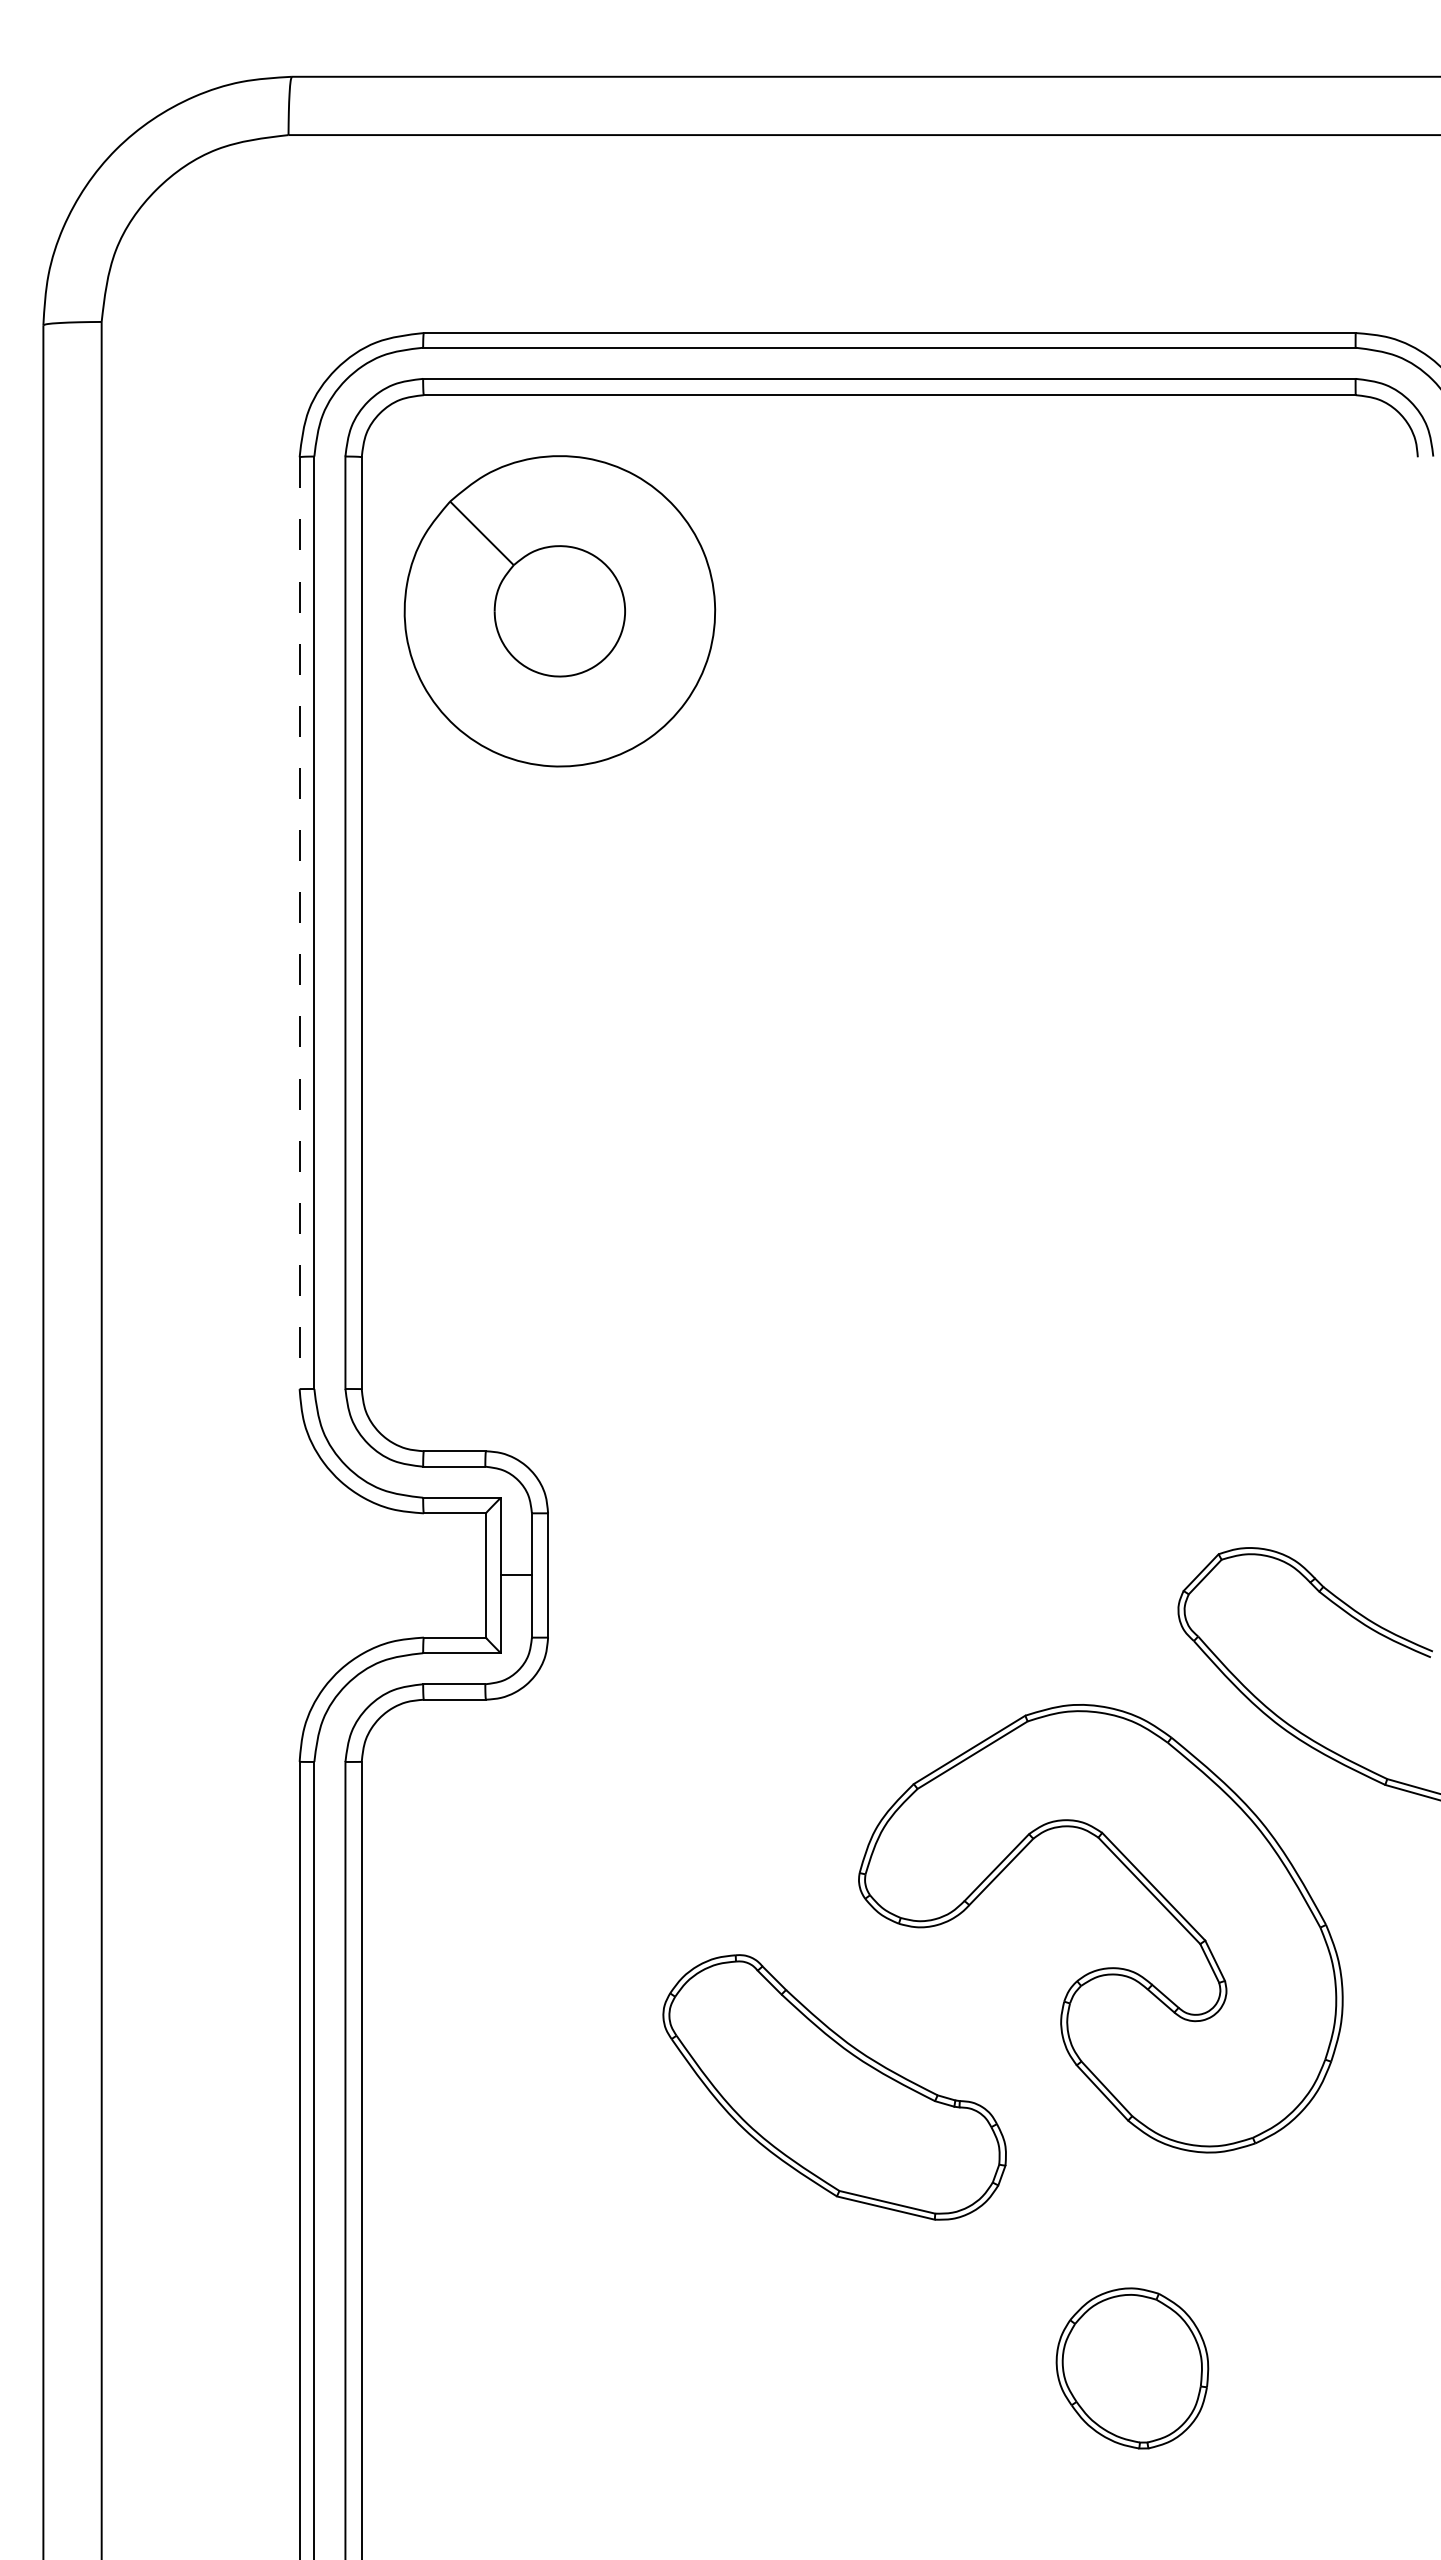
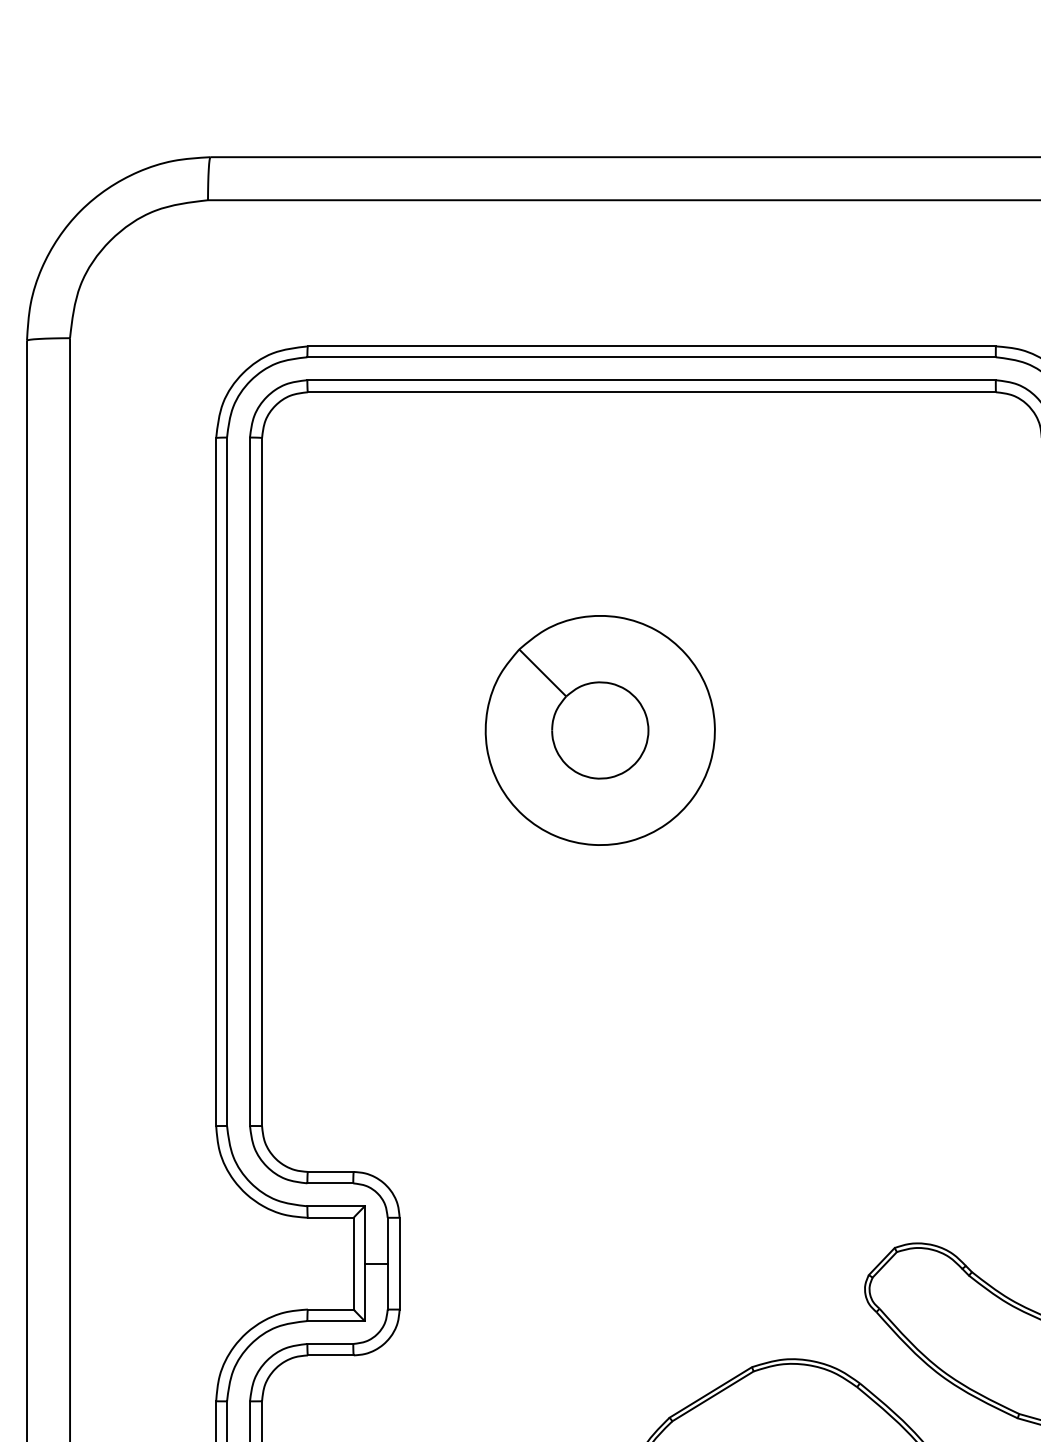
part: (559, 611) -> (600, 730), moved
line: (299, 923) -> (216, 782), dashed -> solid

